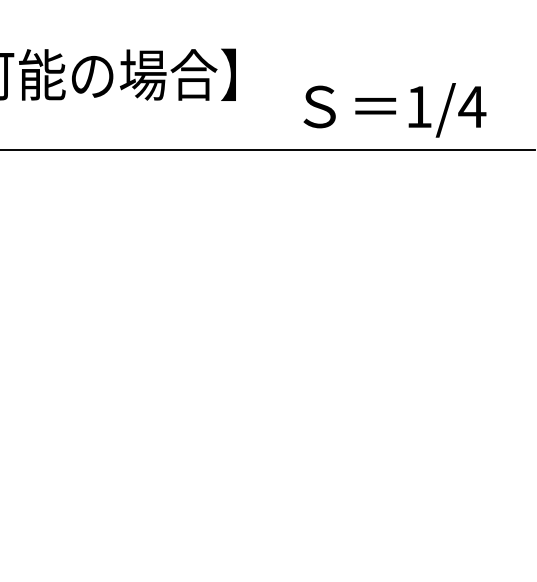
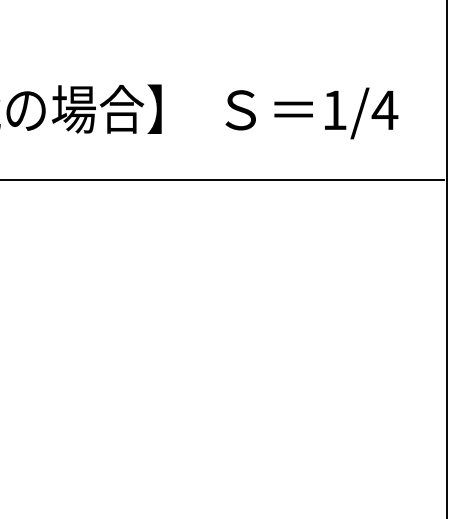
text: (394, 110) -> (311, 113), moved

